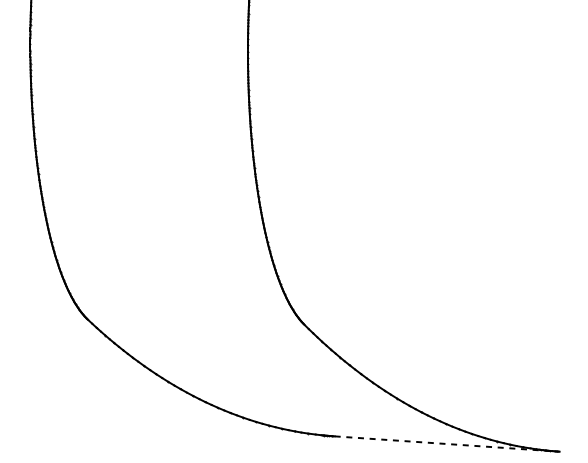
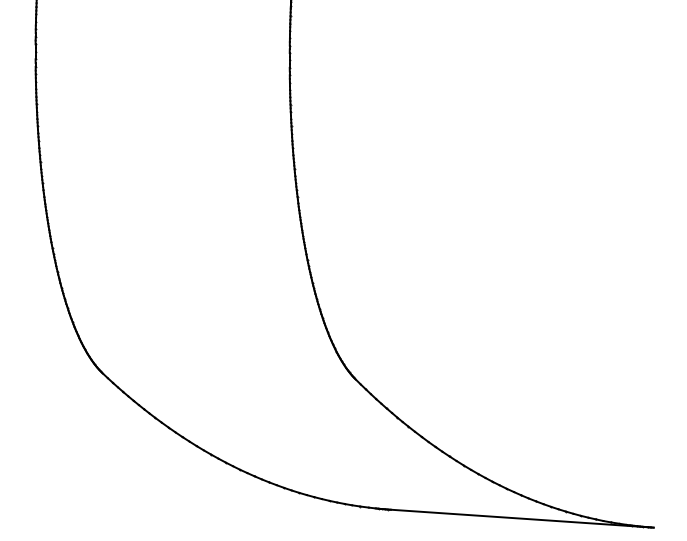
line: (447, 443) -> (522, 518), dashed -> solid

